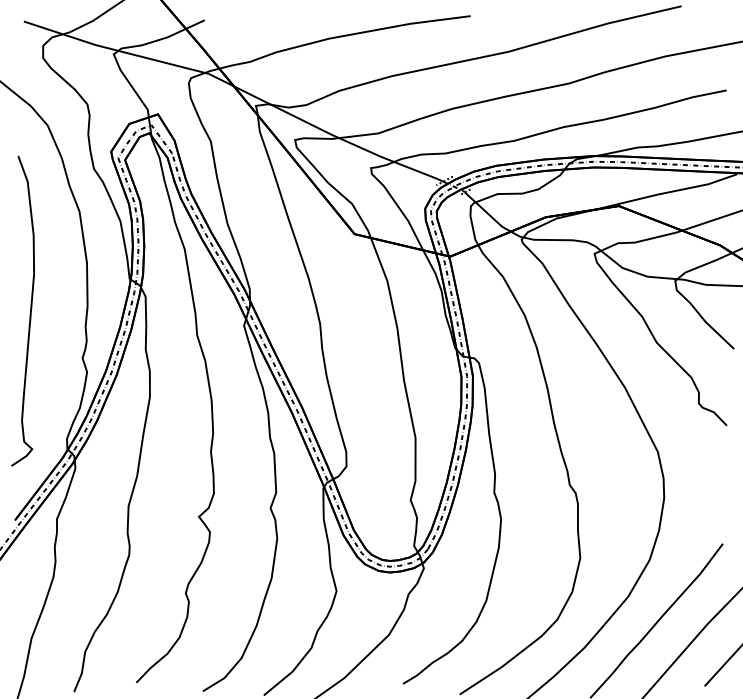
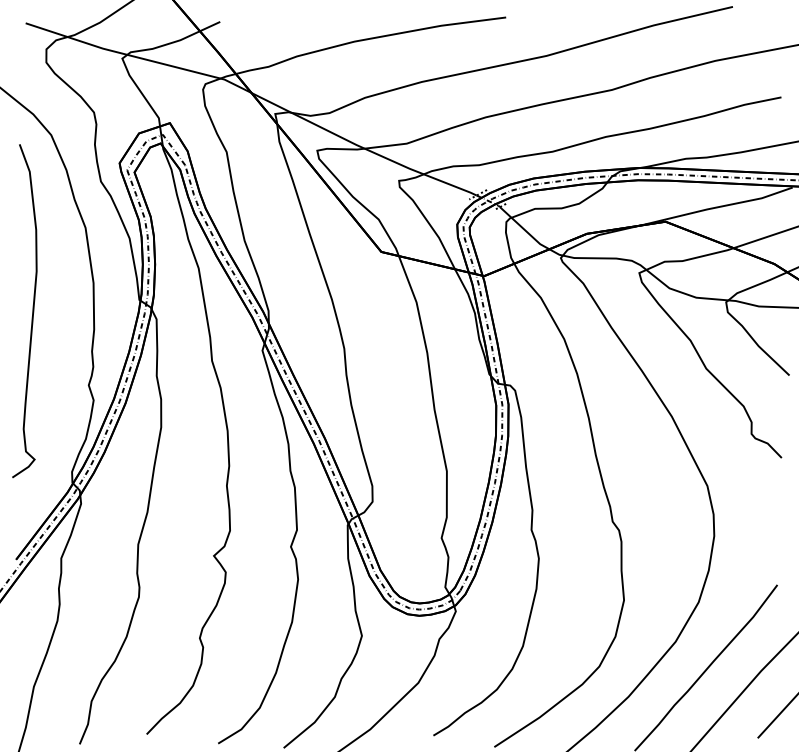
curve: (29, 313) -> (31, 313), moved

